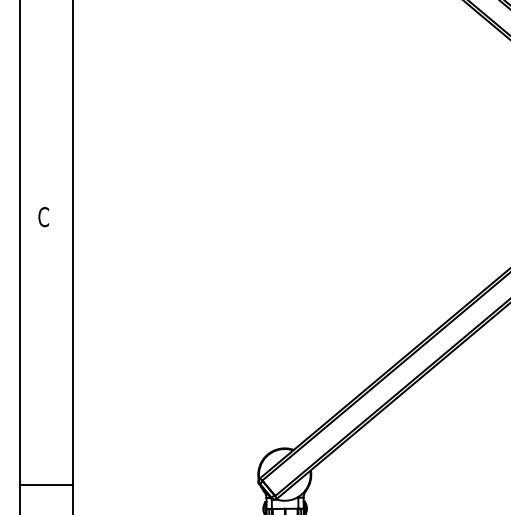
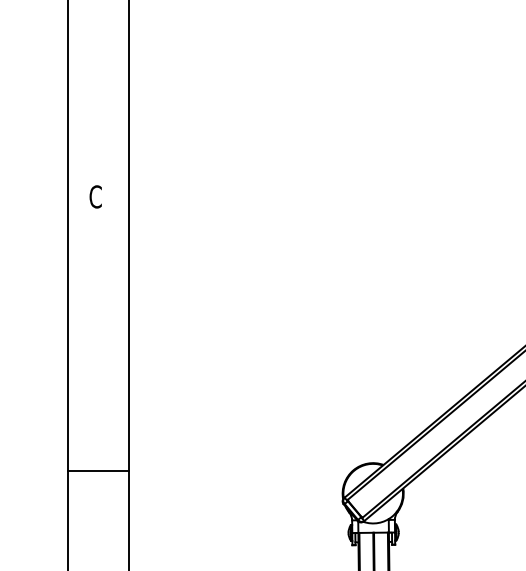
line: (45, 485) -> (97, 471), moved

